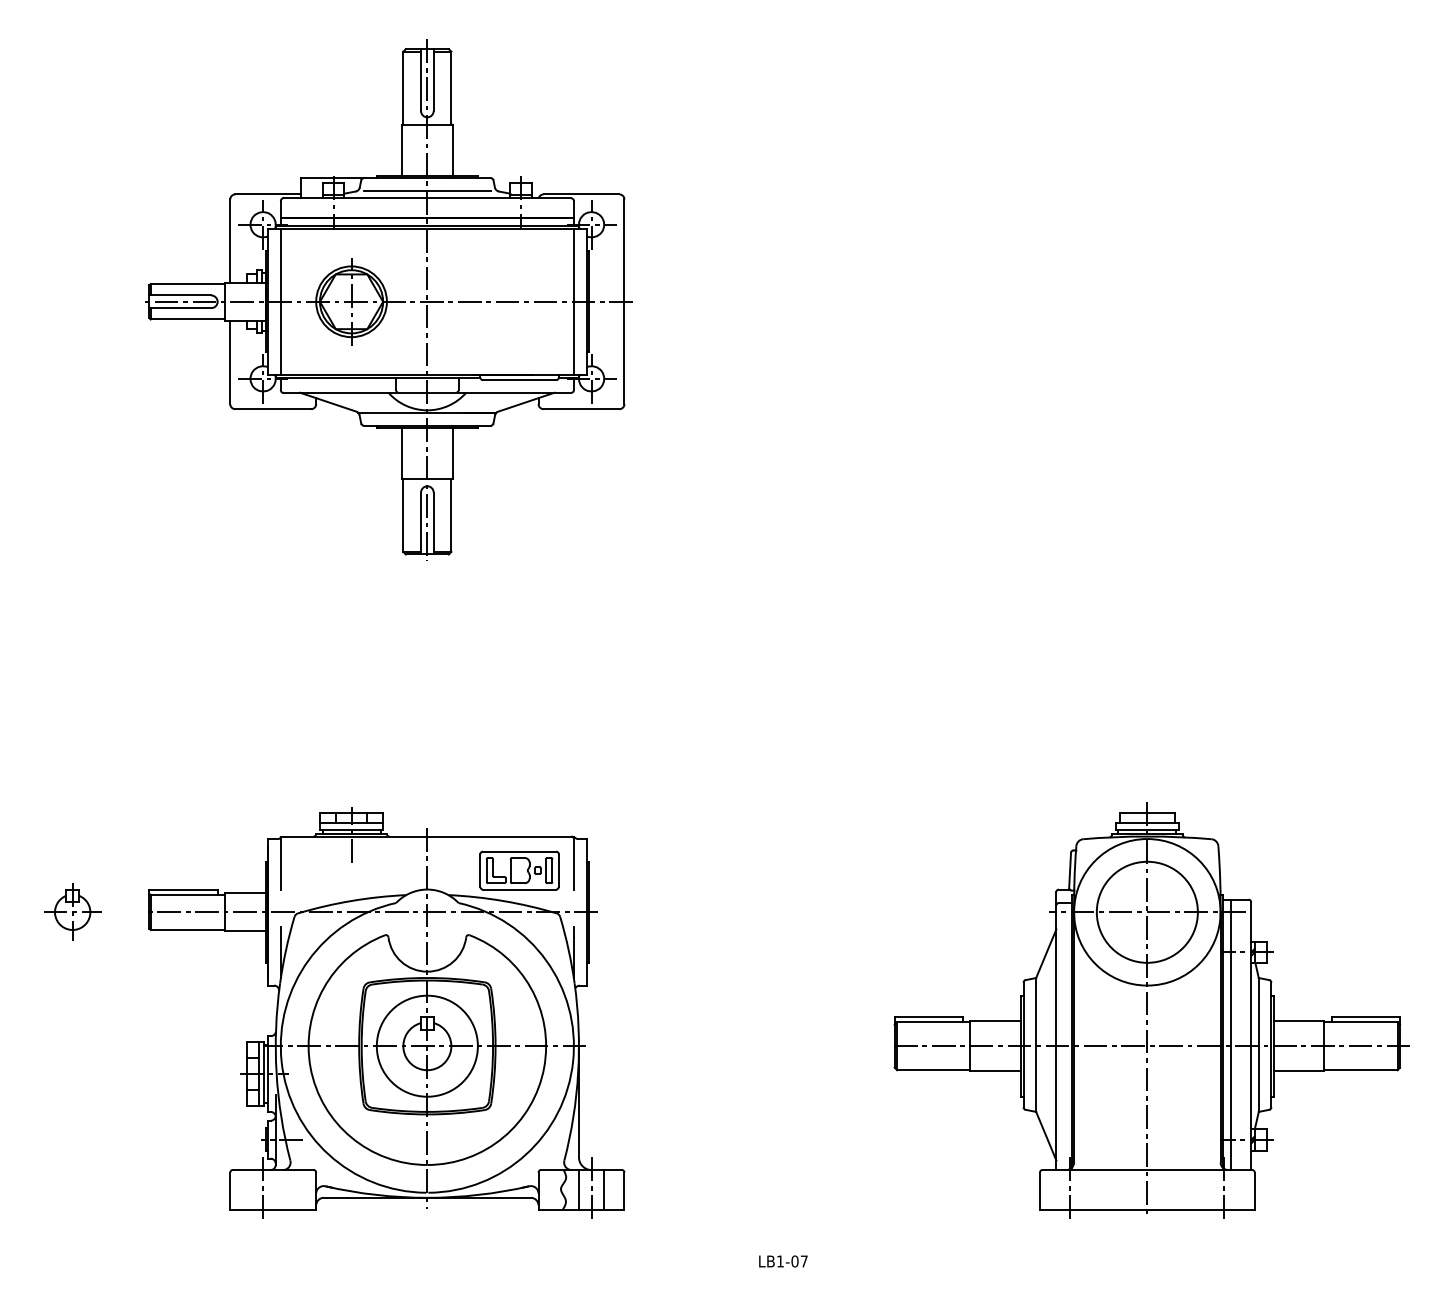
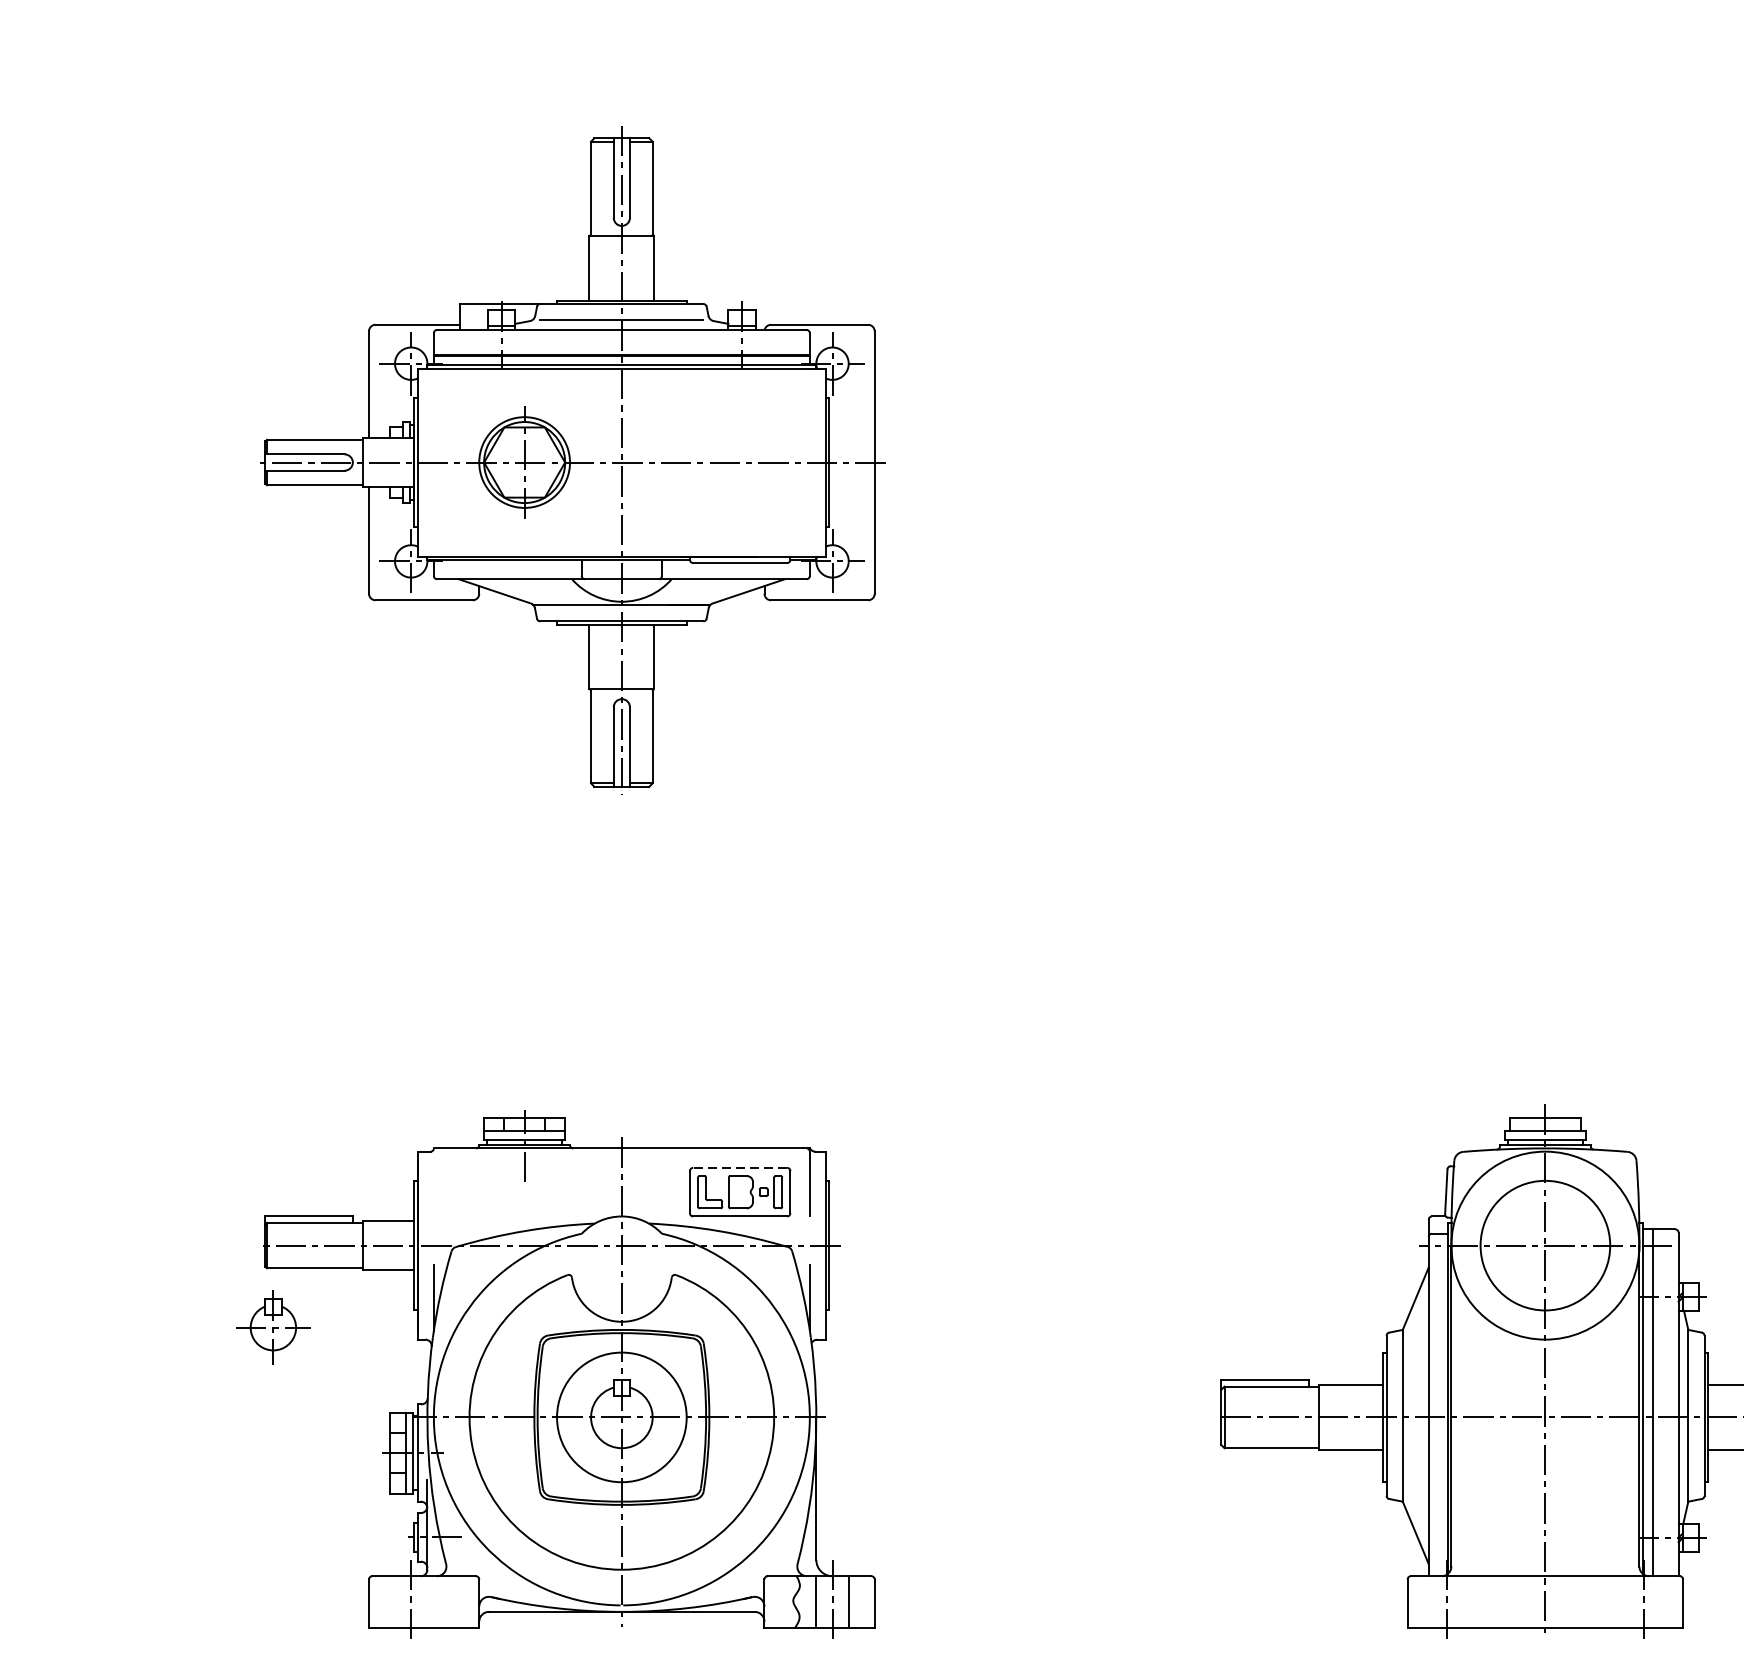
line: (280, 301) -> (433, 462), removed
line: (573, 301) -> (809, 462), removed
line: (519, 851) -> (740, 1167), solid -> dashed
line: (280, 864) -> (433, 1184), removed
part: (72, 911) -> (273, 1326), moved

